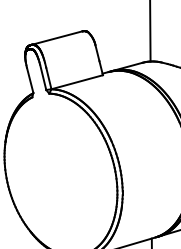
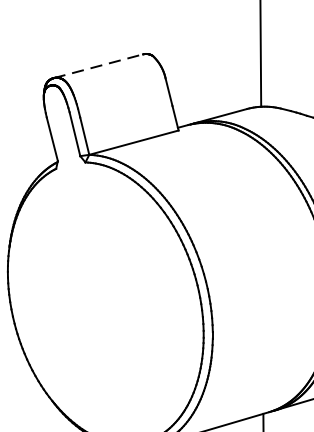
line: (56, 38) -> (98, 66), solid -> dashed

